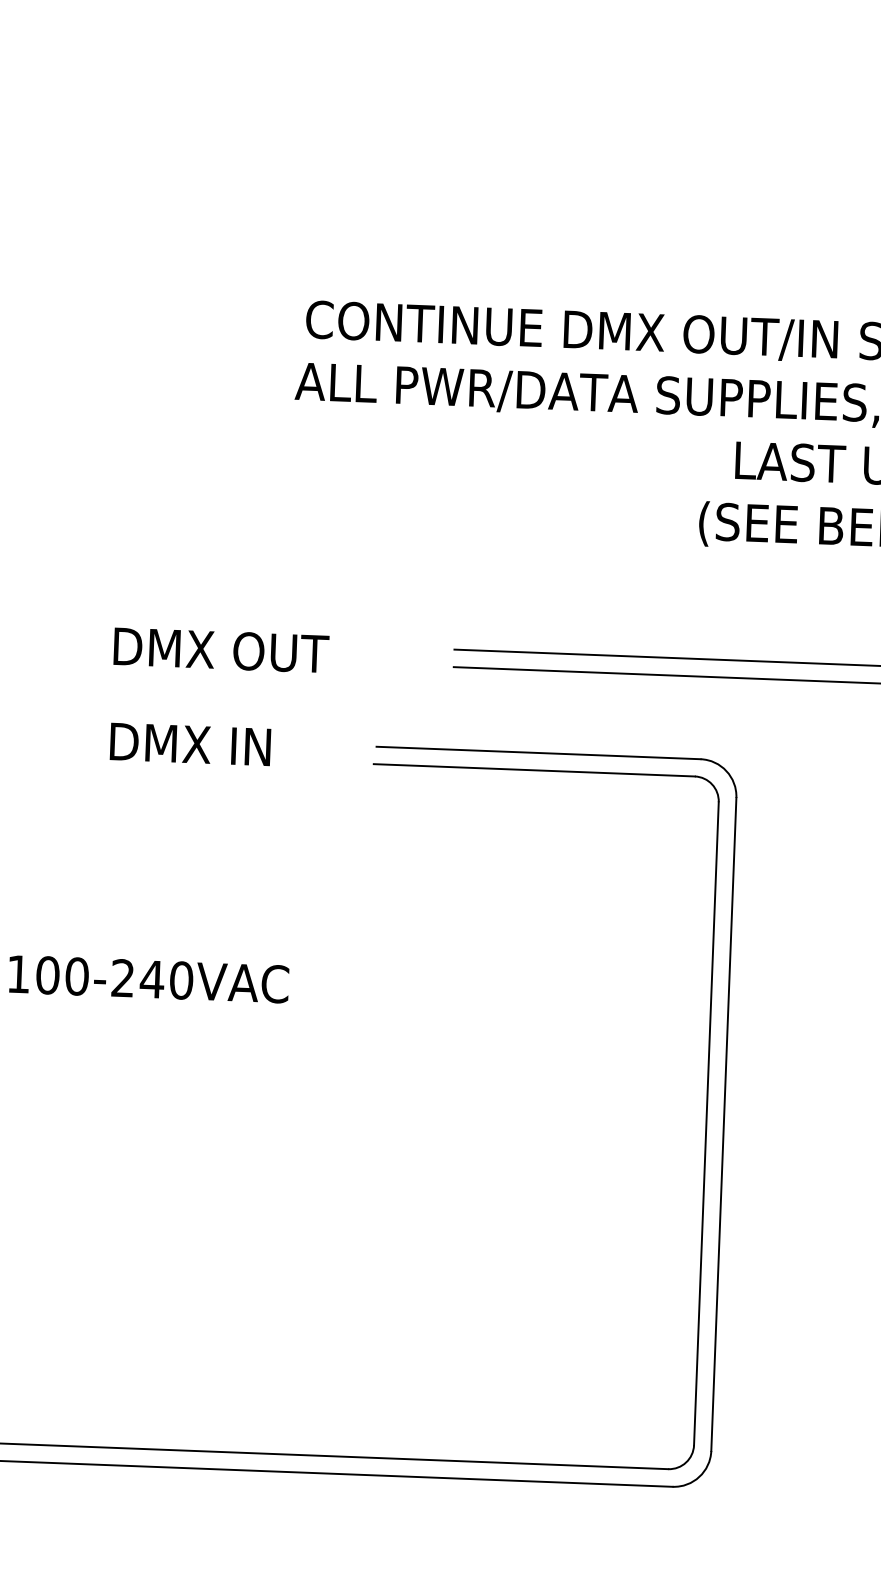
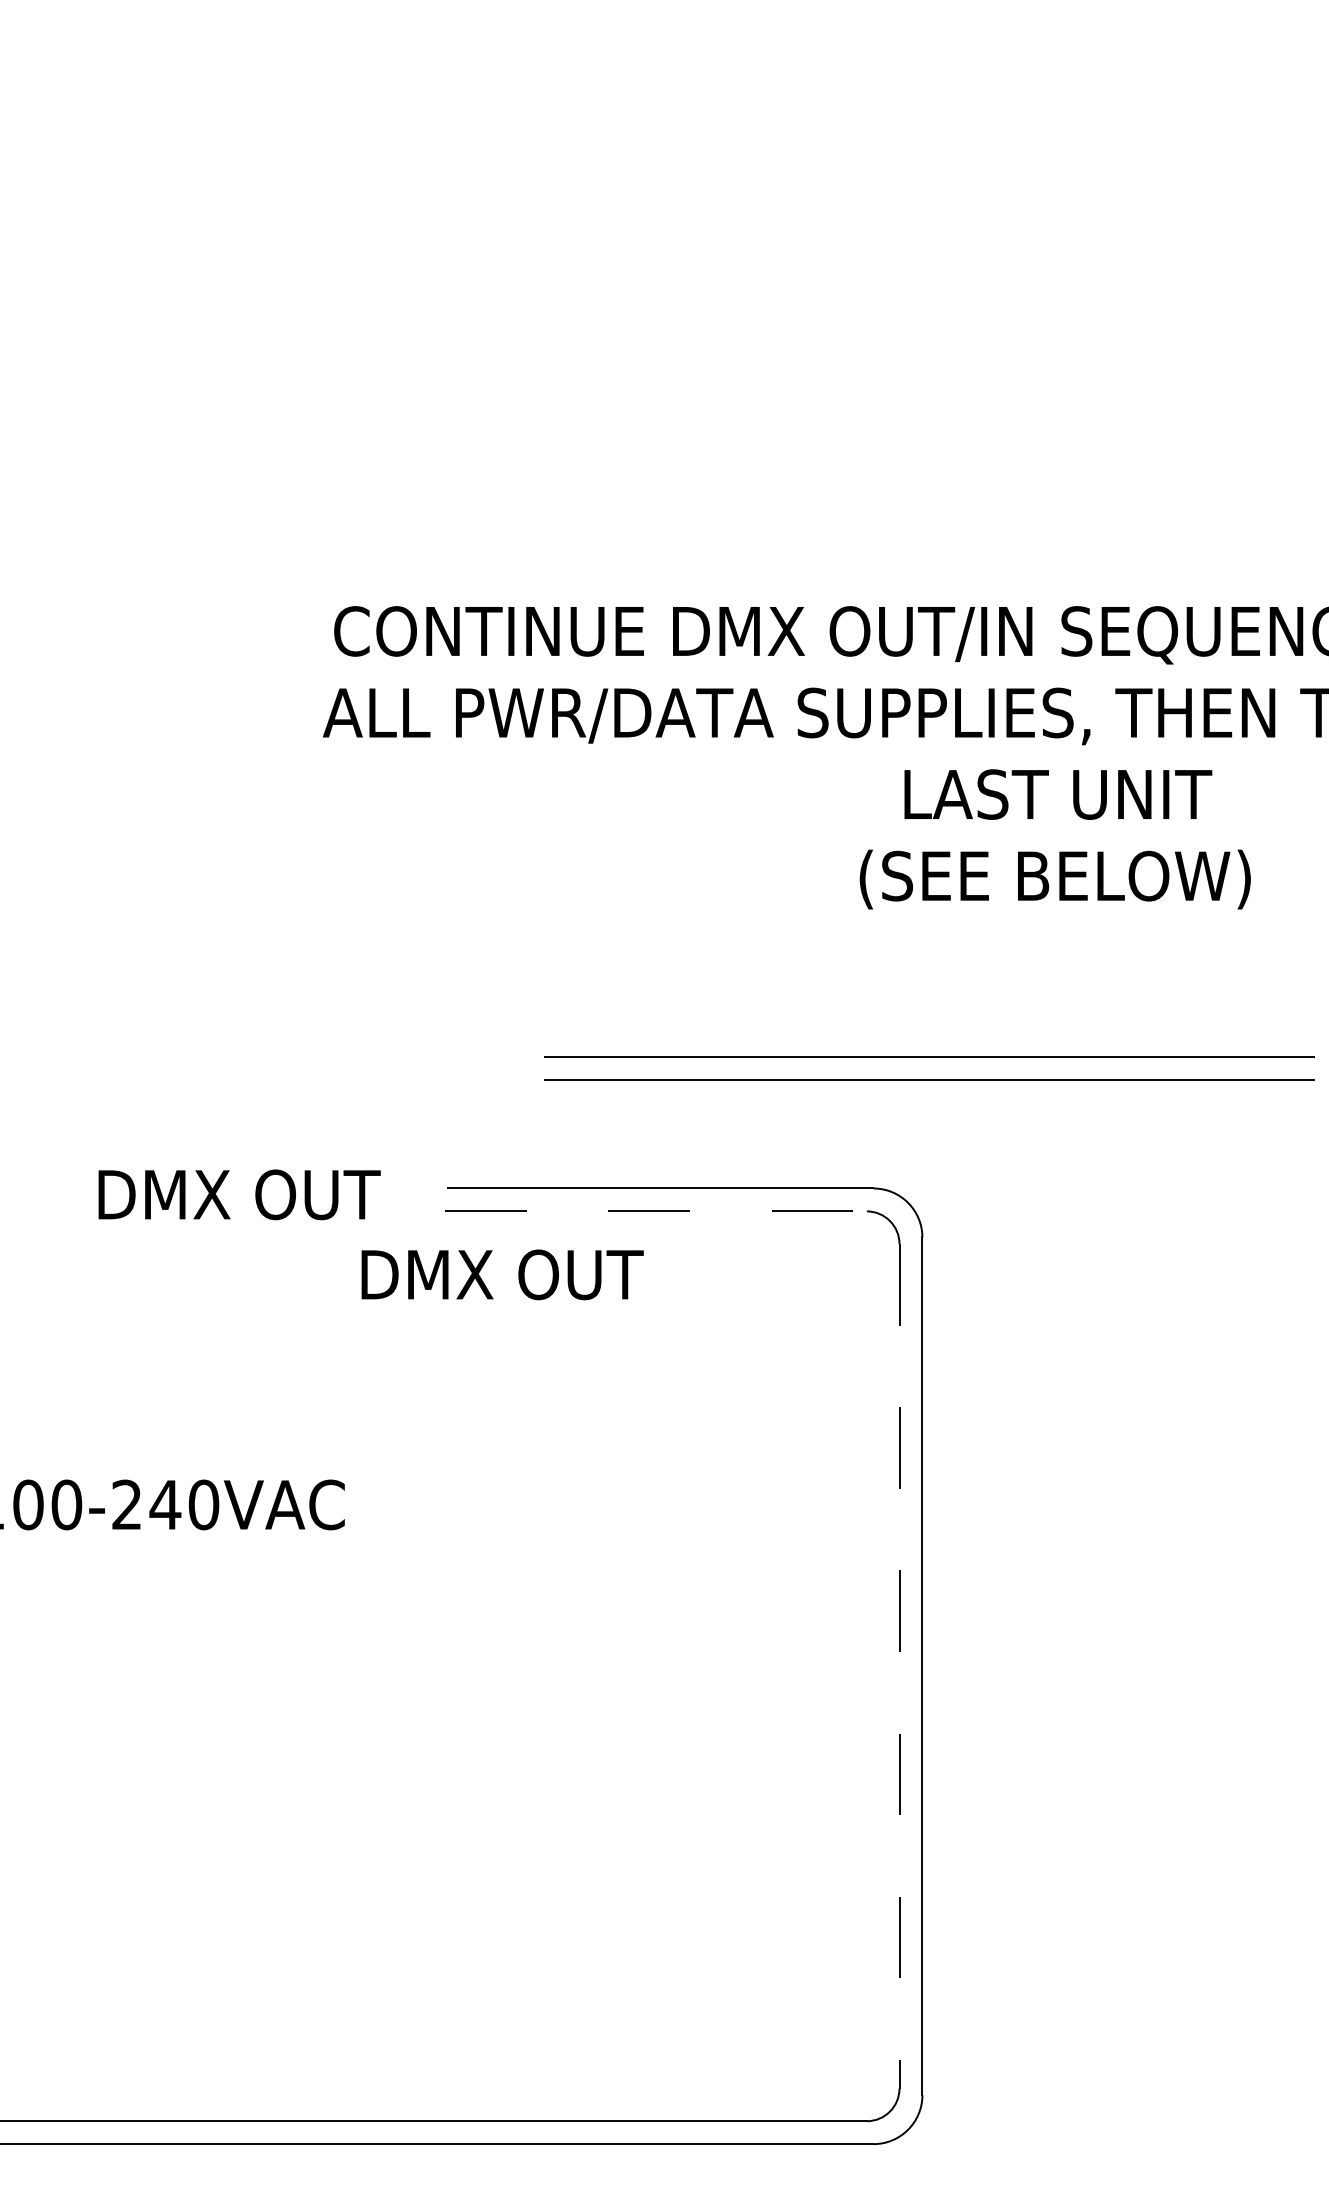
text: (221, 650) -> (502, 1274), moved
text: (277, 747) -> (317, 1194), DMX IN -> DMX OUT
line: (534, 770) -> (656, 1211), solid -> dashed
line: (706, 1123) -> (899, 1666), solid -> dashed

